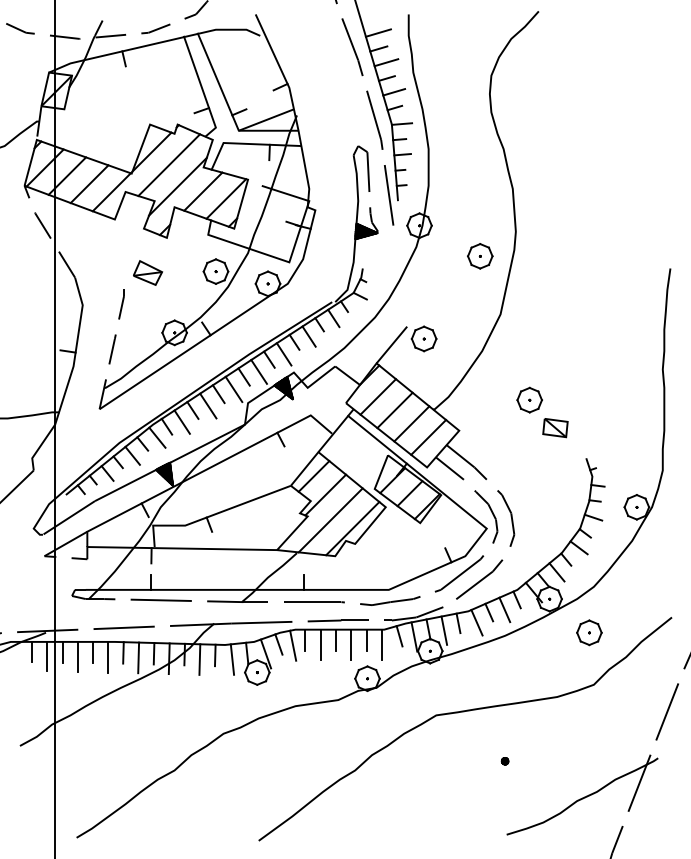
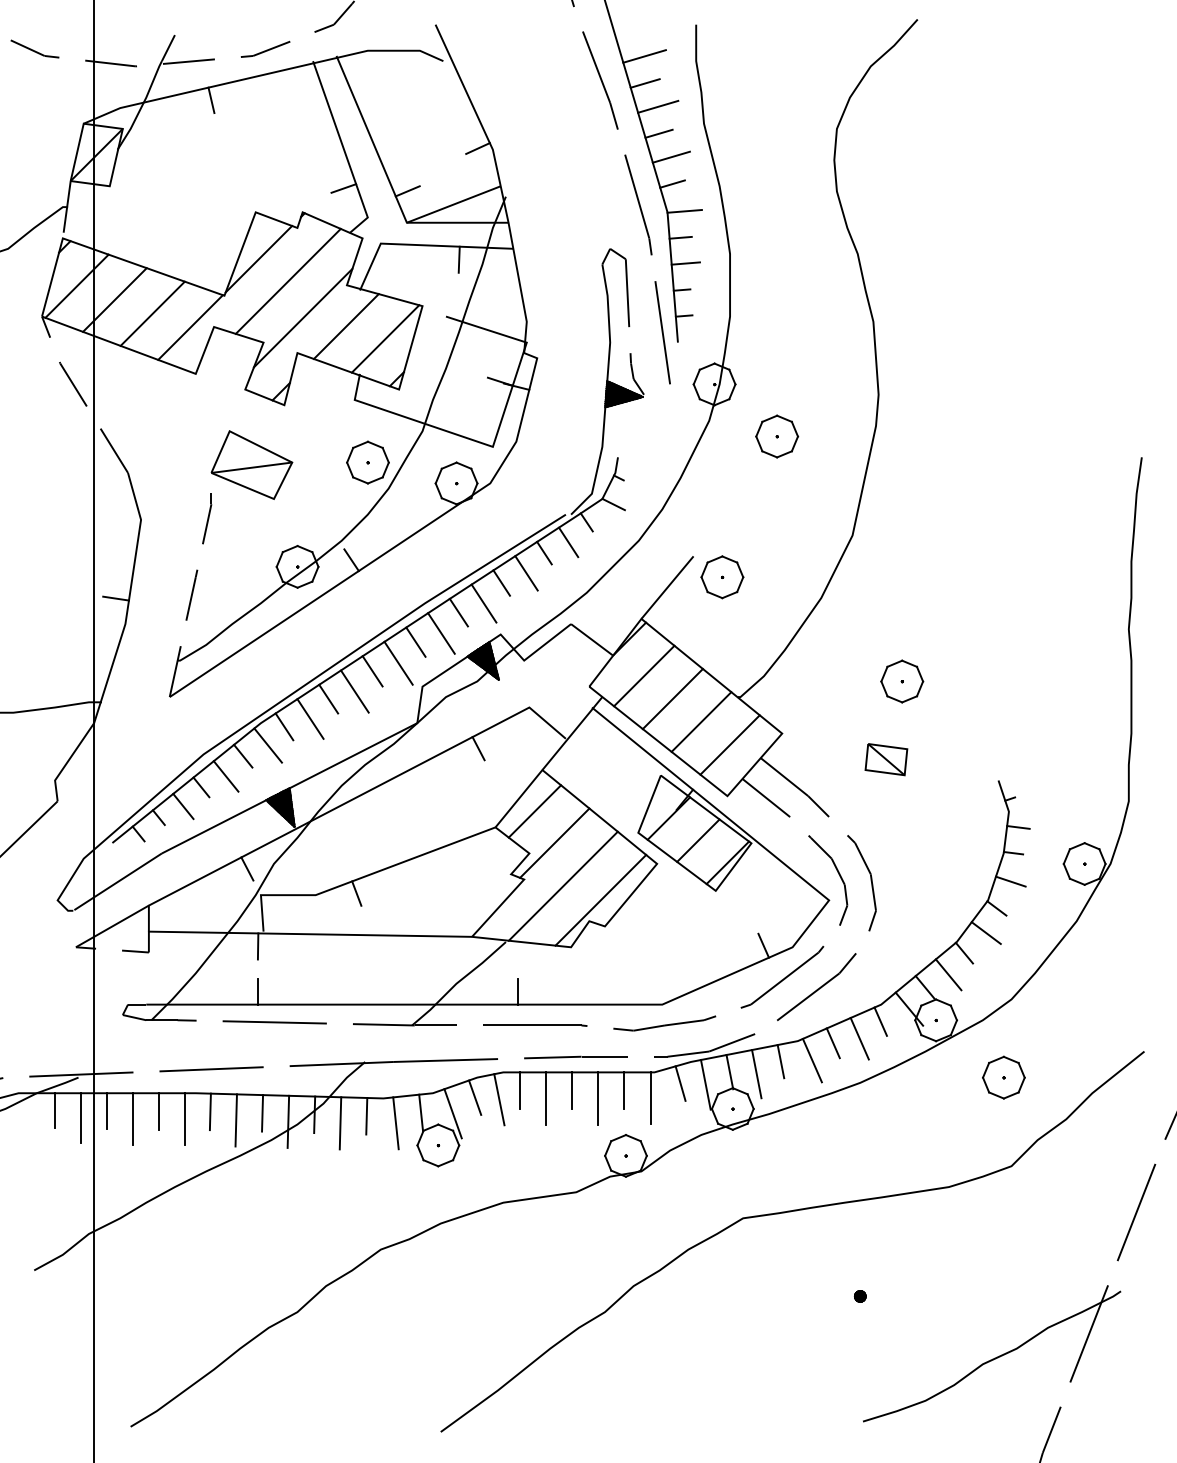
part: (480, 256) -> (777, 436), moved
part: (147, 272) -> (251, 464), size x1.67
part: (555, 428) -> (886, 760), moved

